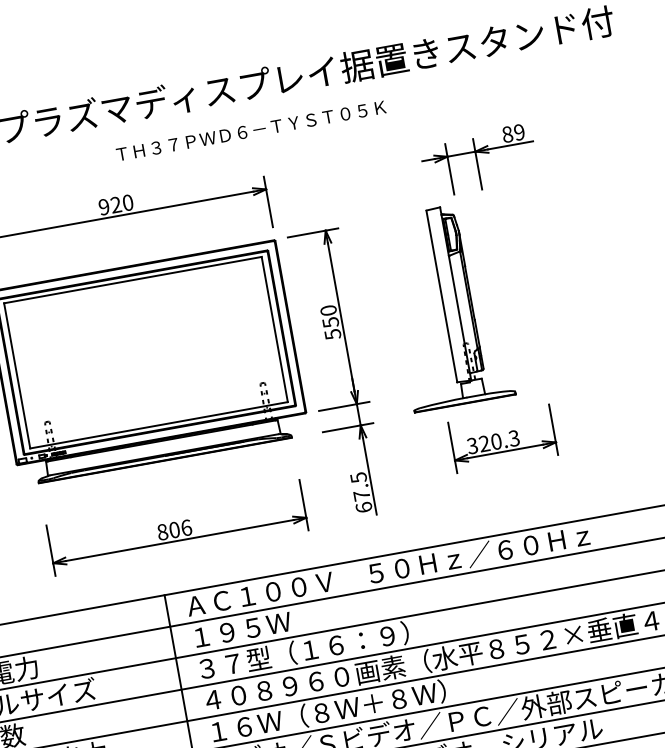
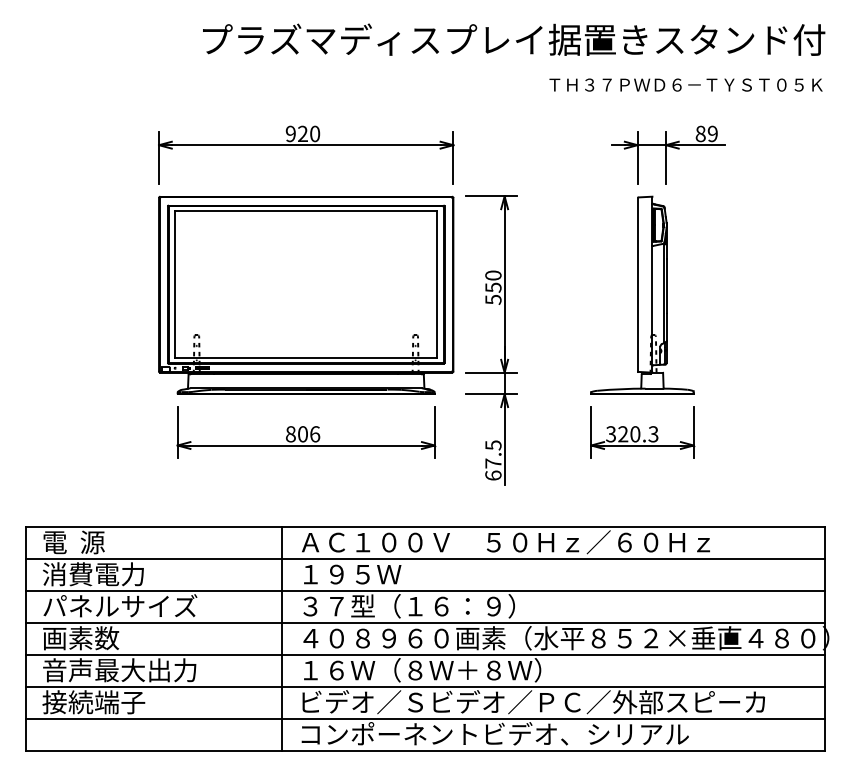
text: (250, 130) -> (685, 84), moved
part: (447, 305) -> (642, 294), moved
part: (177, 527) -> (306, 432), moved

